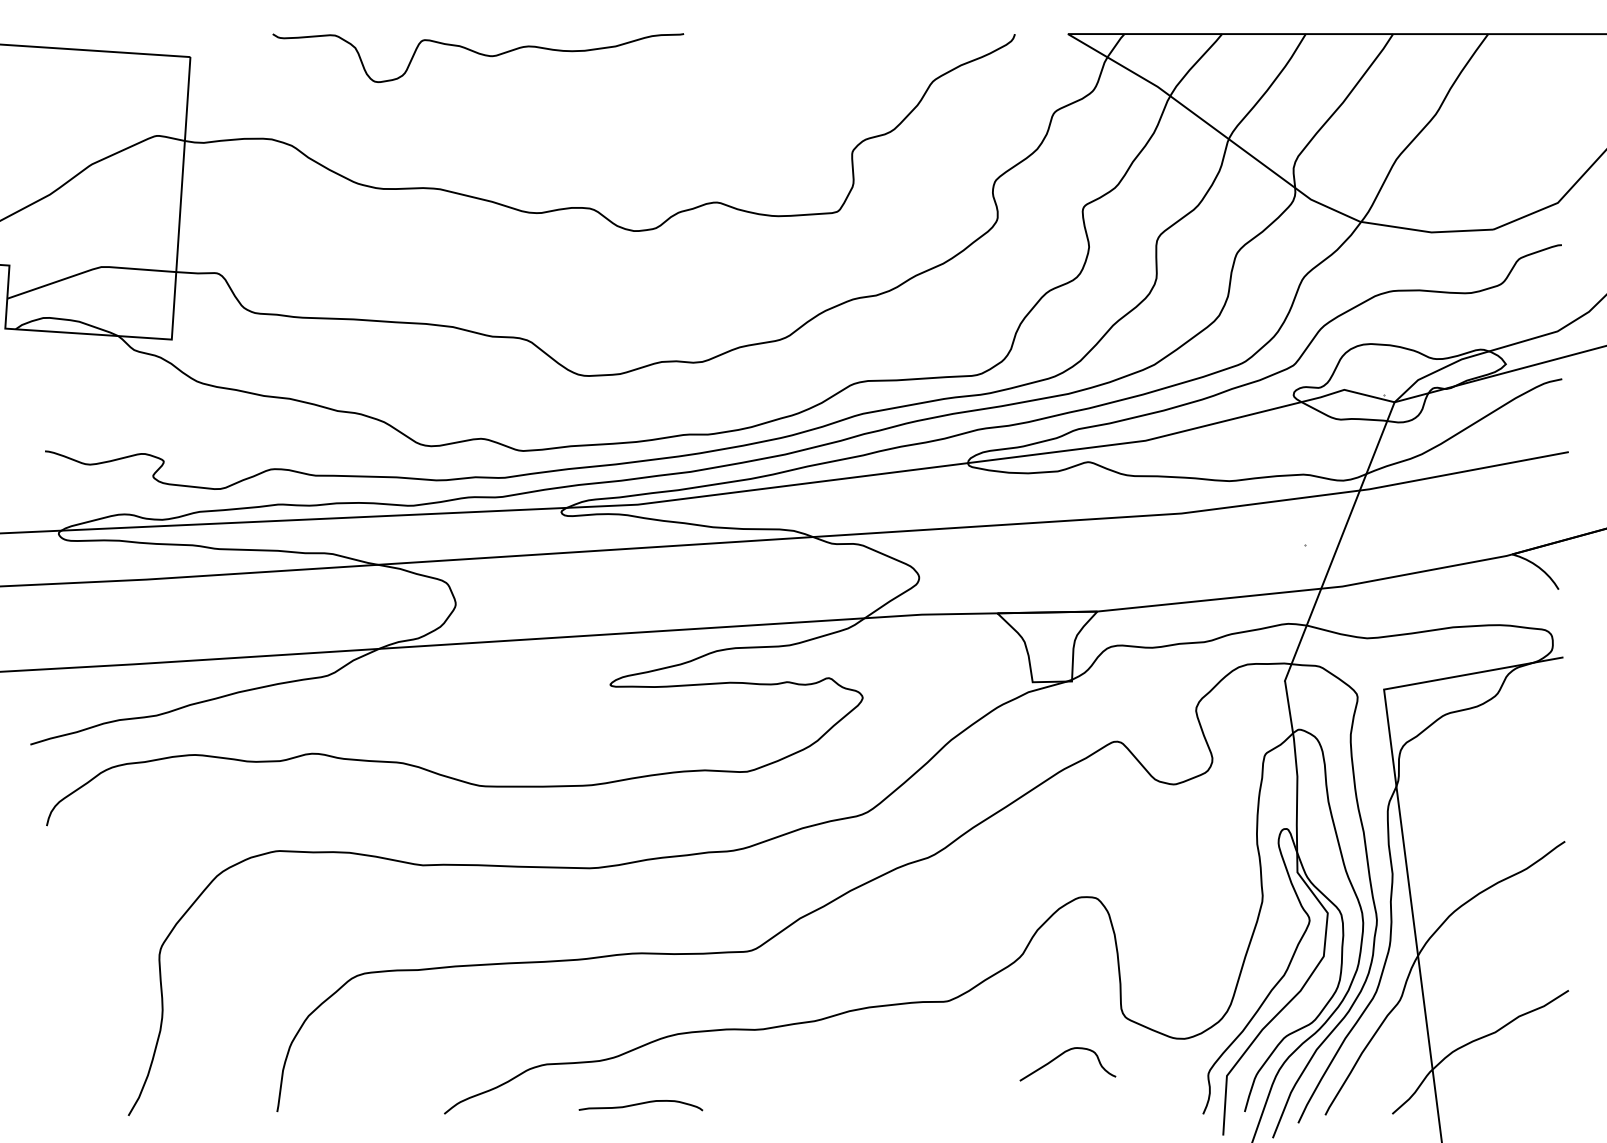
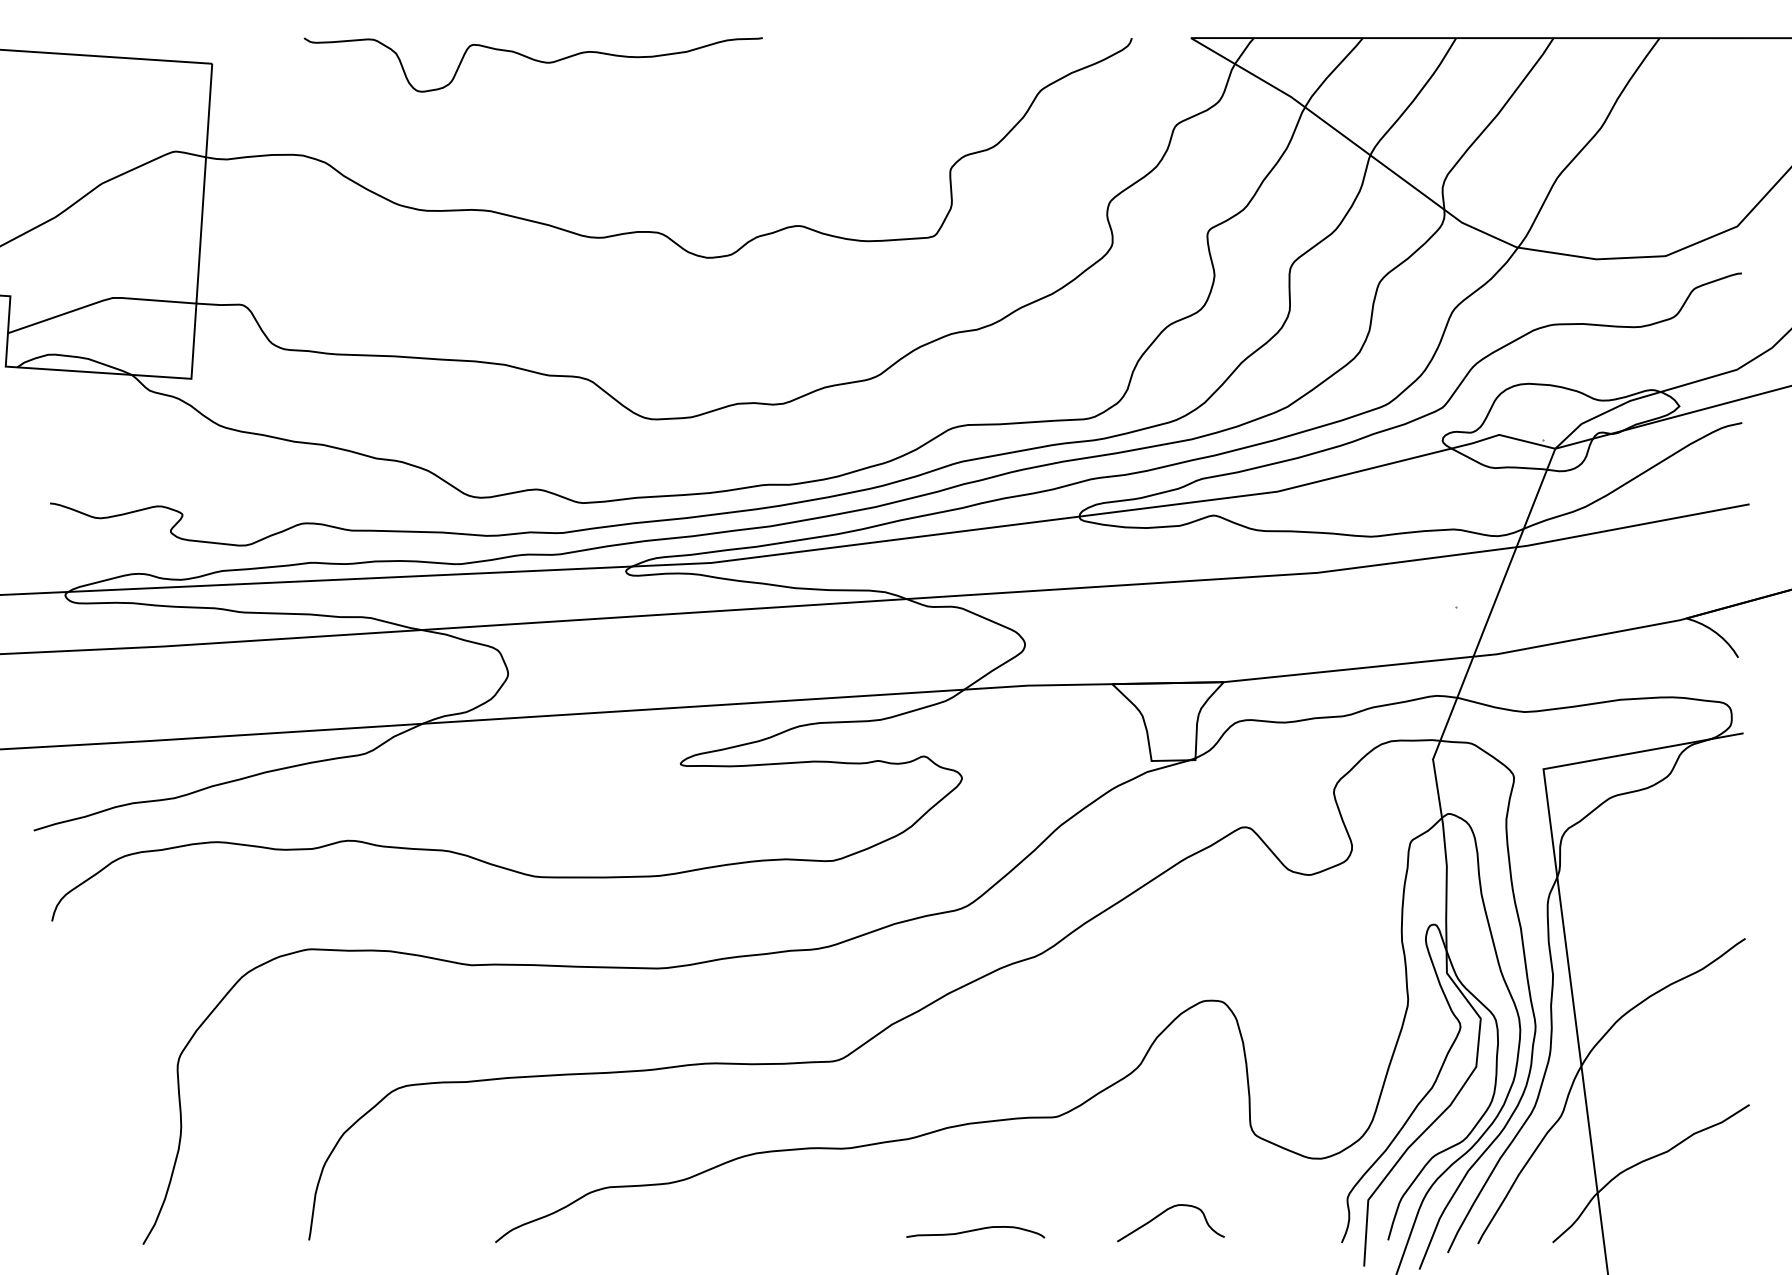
curve: (1061, 1055) -> (1163, 1213), moved
curve: (639, 1104) -> (974, 1231), moved

